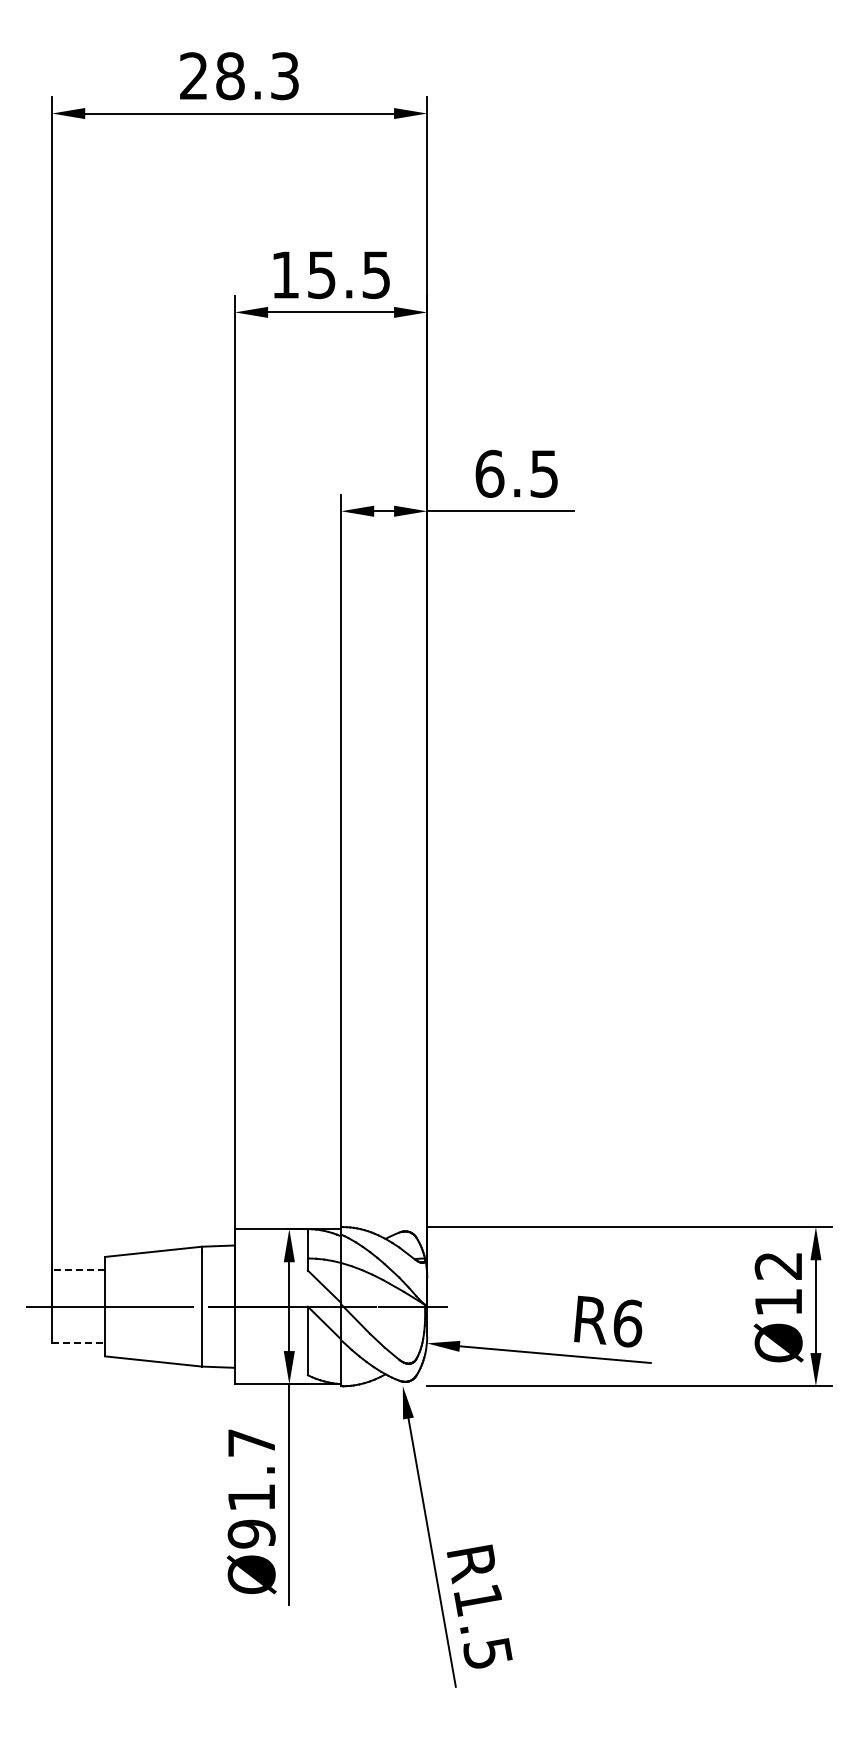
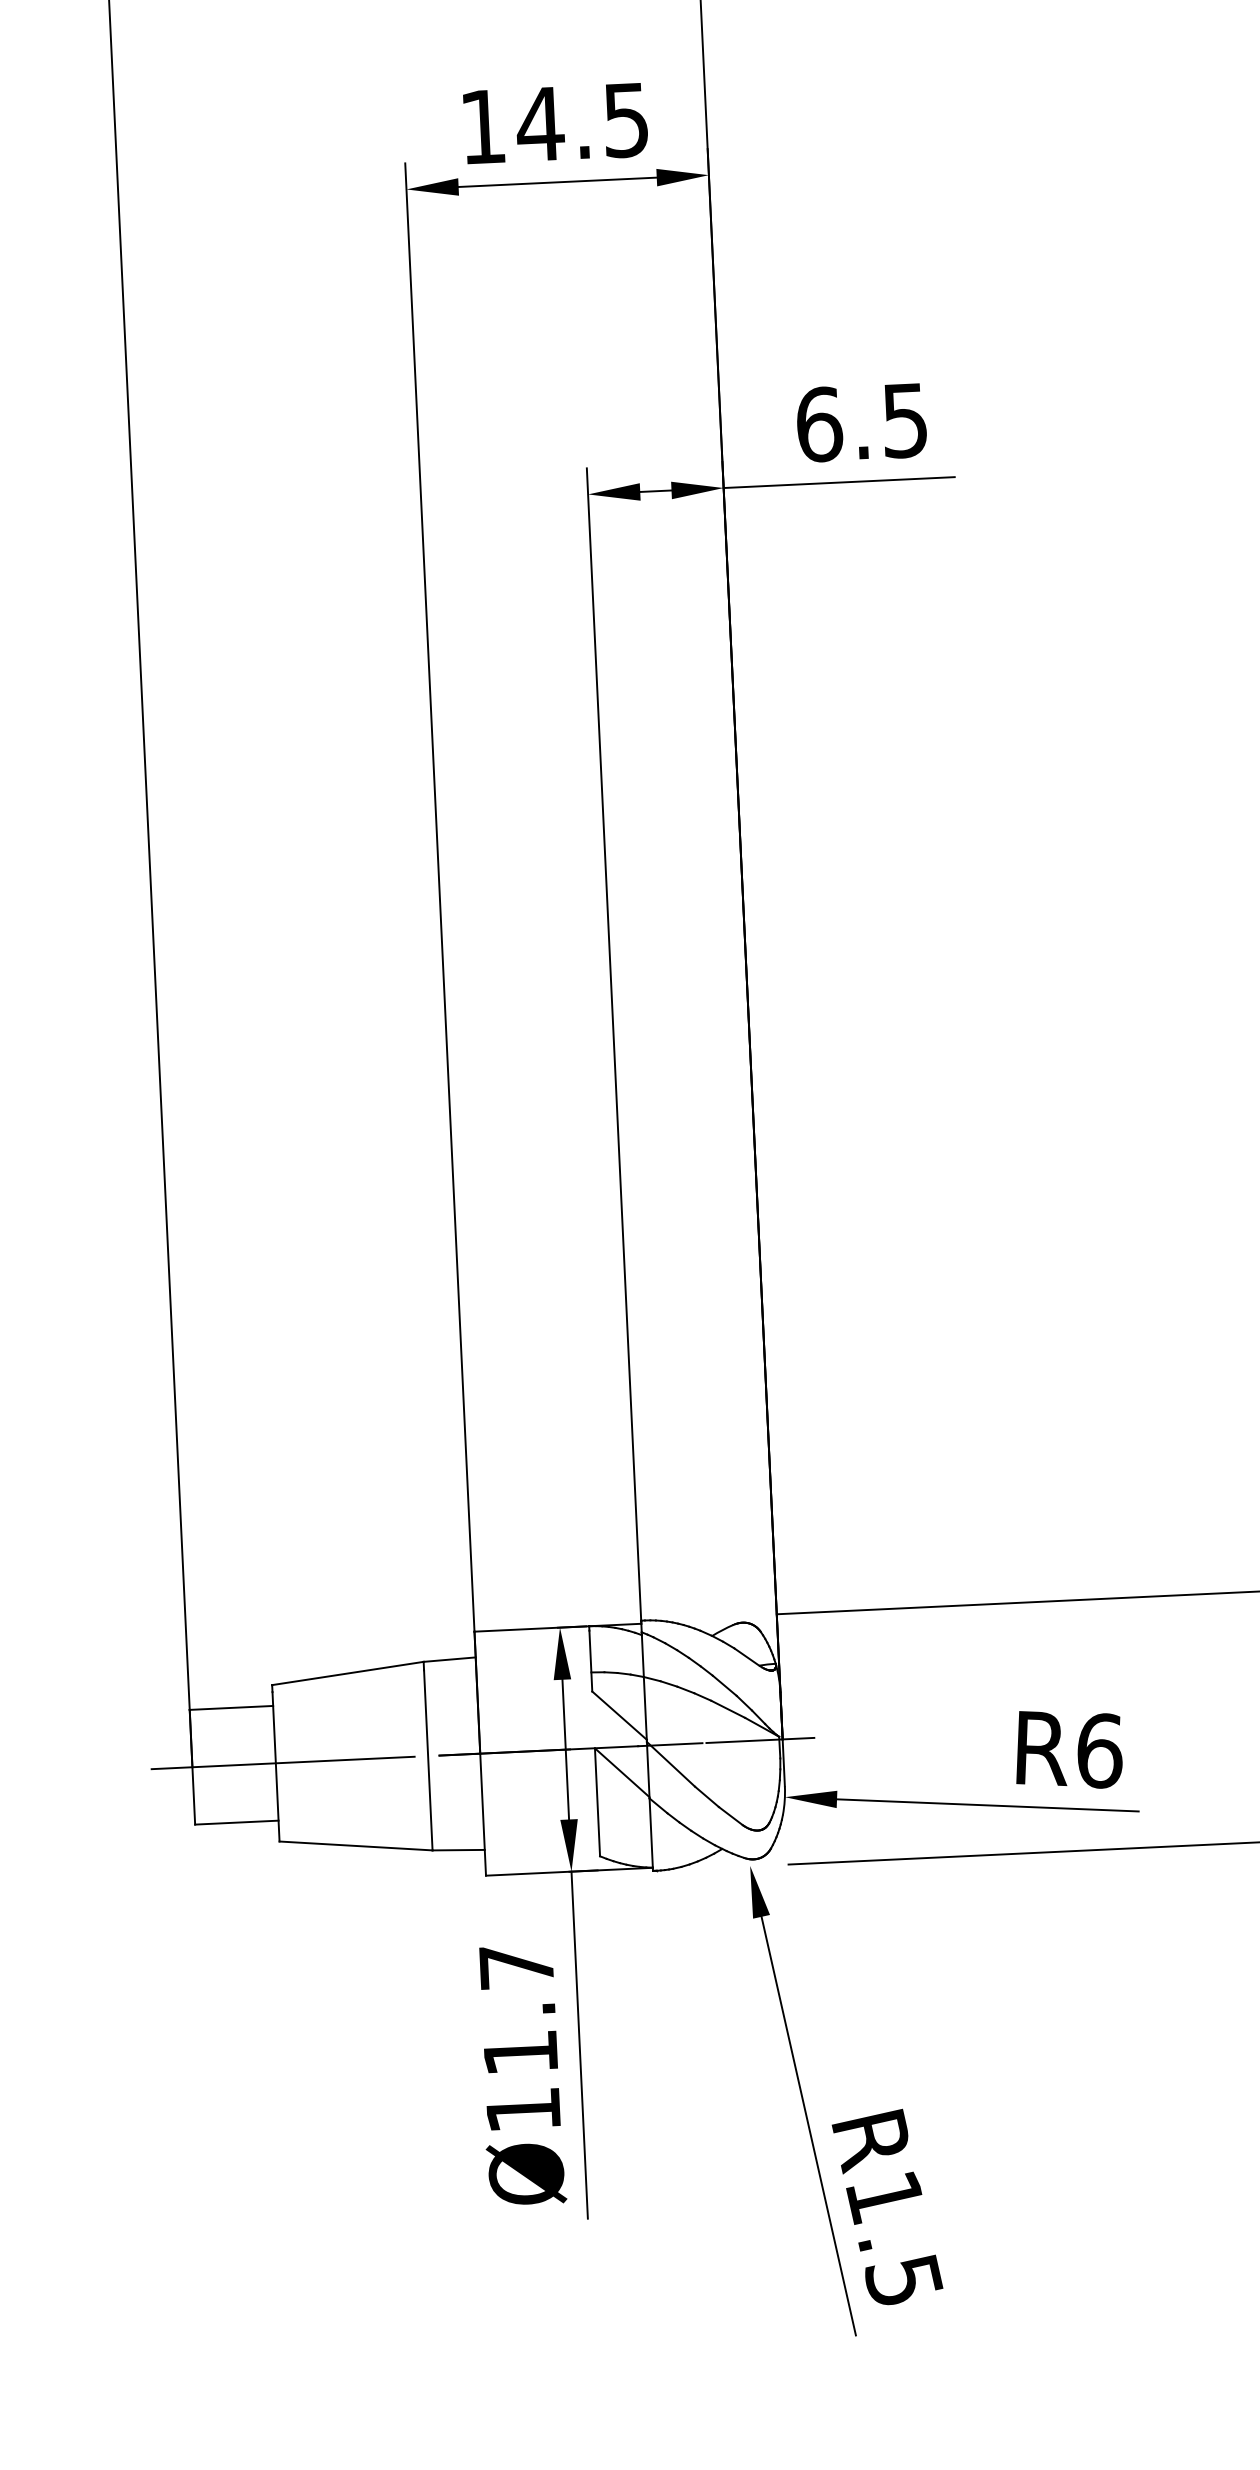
text: (321, 275) -> (539, 124), 15.5 -> 14.5
line: (78, 1270) -> (231, 1708), dashed -> solid
line: (78, 1343) -> (236, 1823), dashed -> solid
text: (251, 1533) -> (523, 2109), Ø91.7 -> Ø11.7

